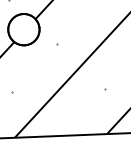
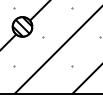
hatch: (23, 28) -> (22, 26), added

